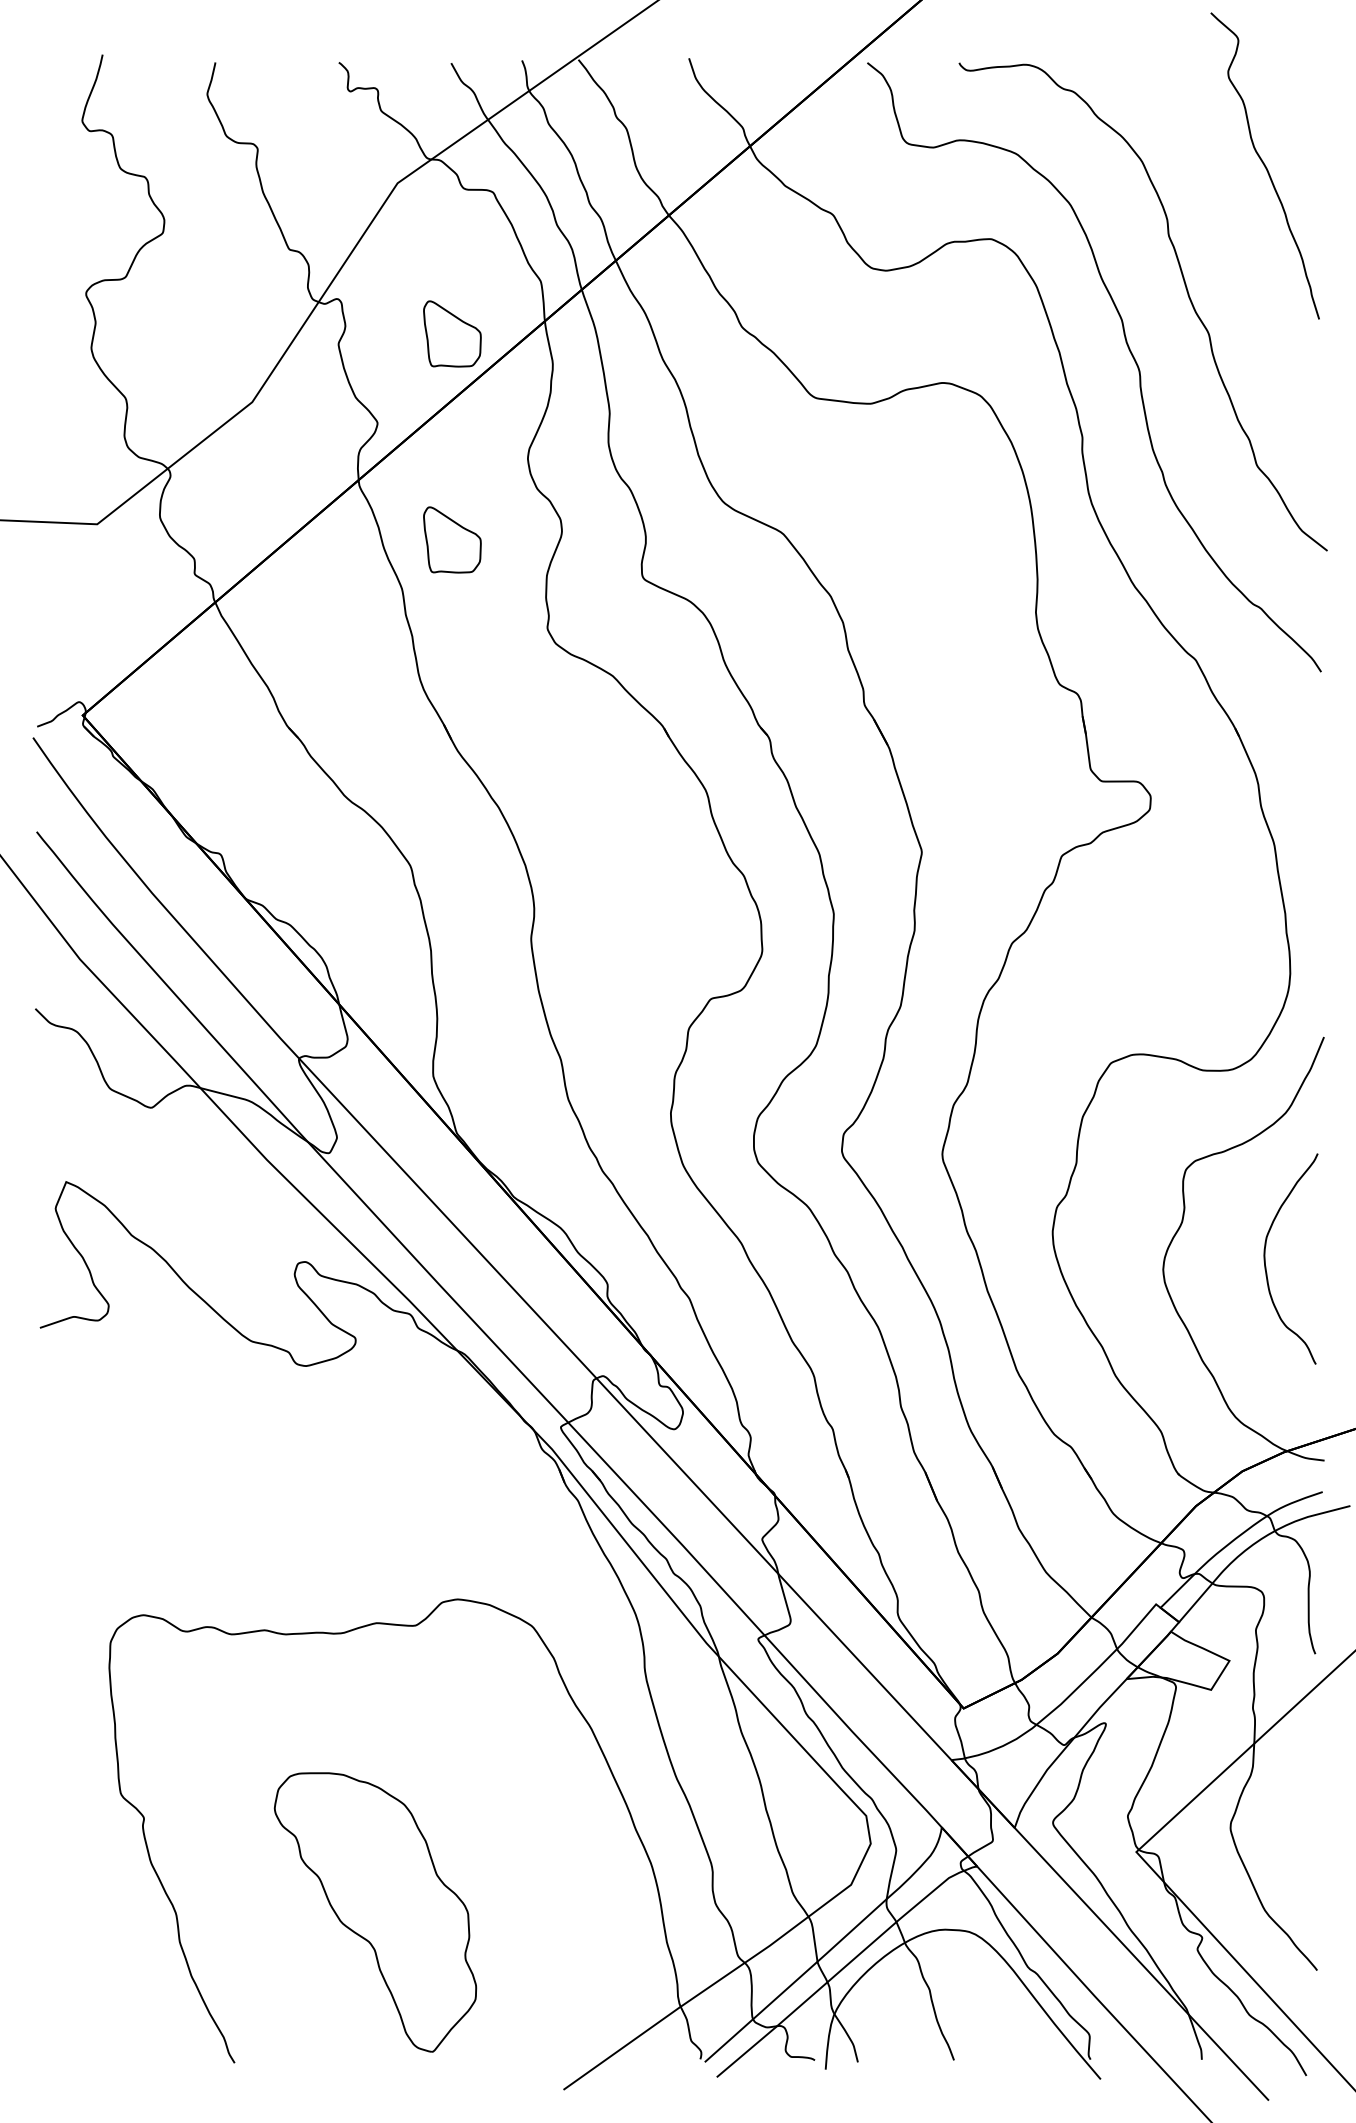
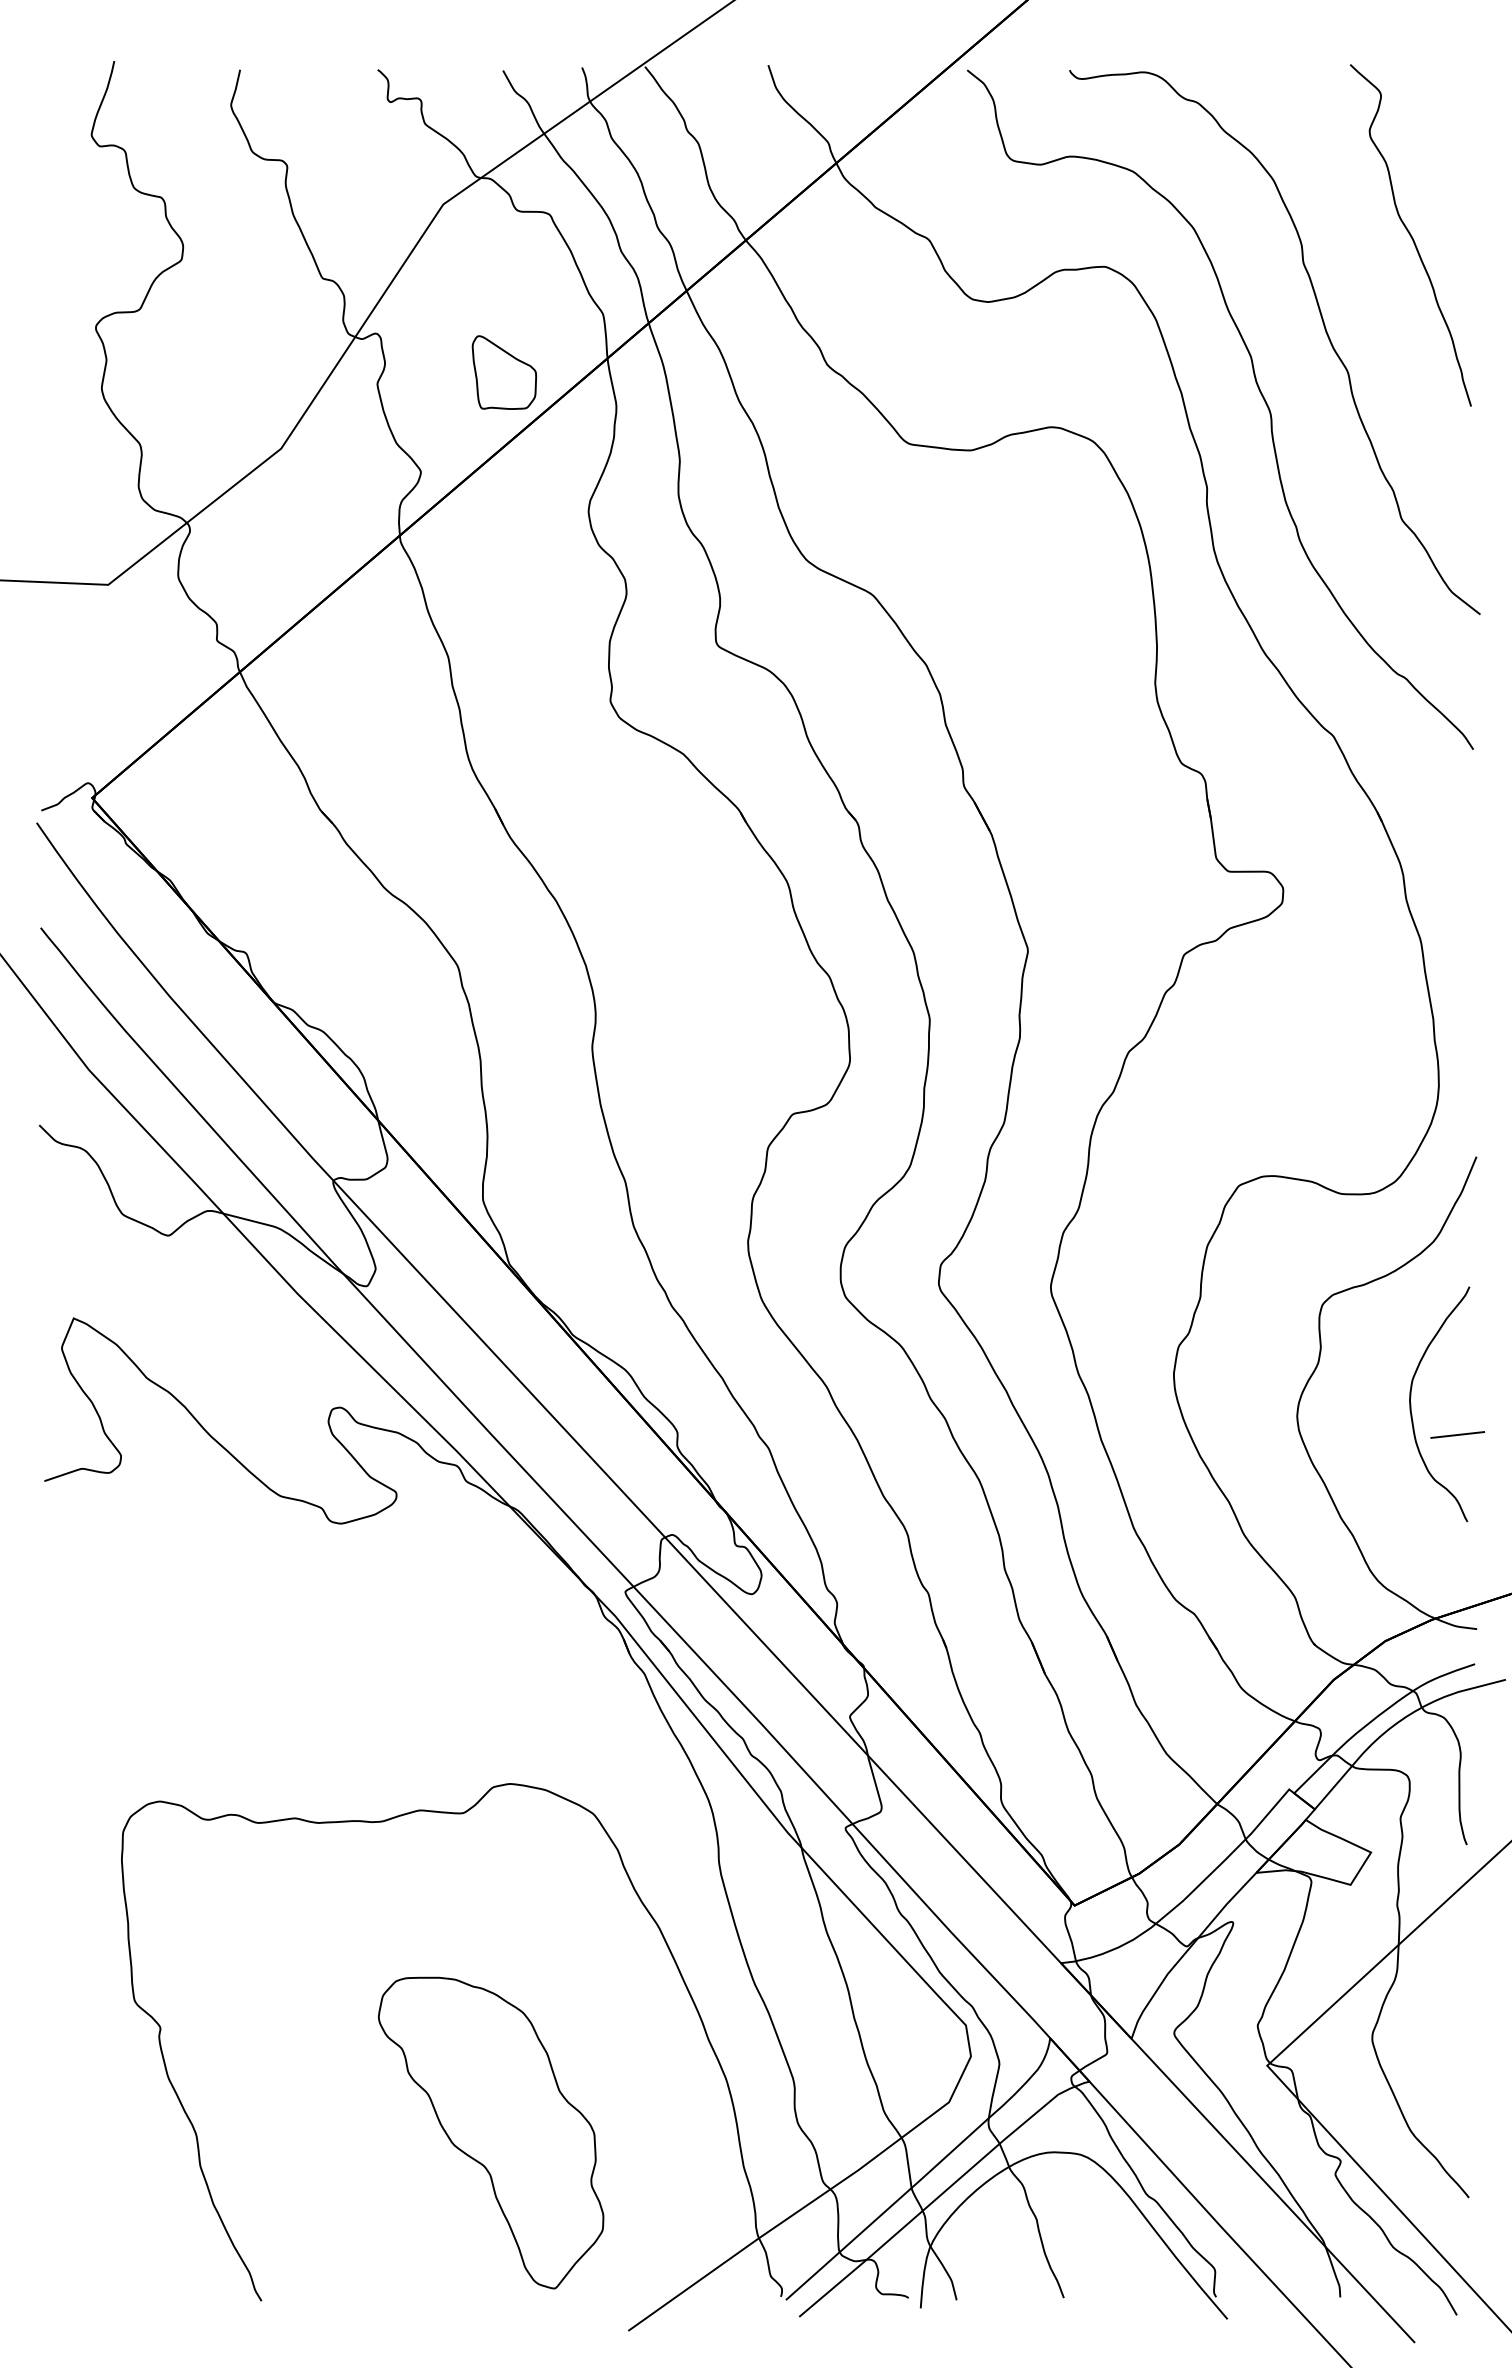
curve: (1264, 165) -> (1410, 234), moved
part: (452, 539) -> (504, 601), removed
line: (1306, 1286) -> (1456, 1434), added
part: (375, 1912) -> (491, 2133), moved

